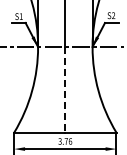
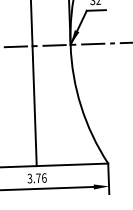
line: (65, 89) -> (34, 105), dashed -> solid

